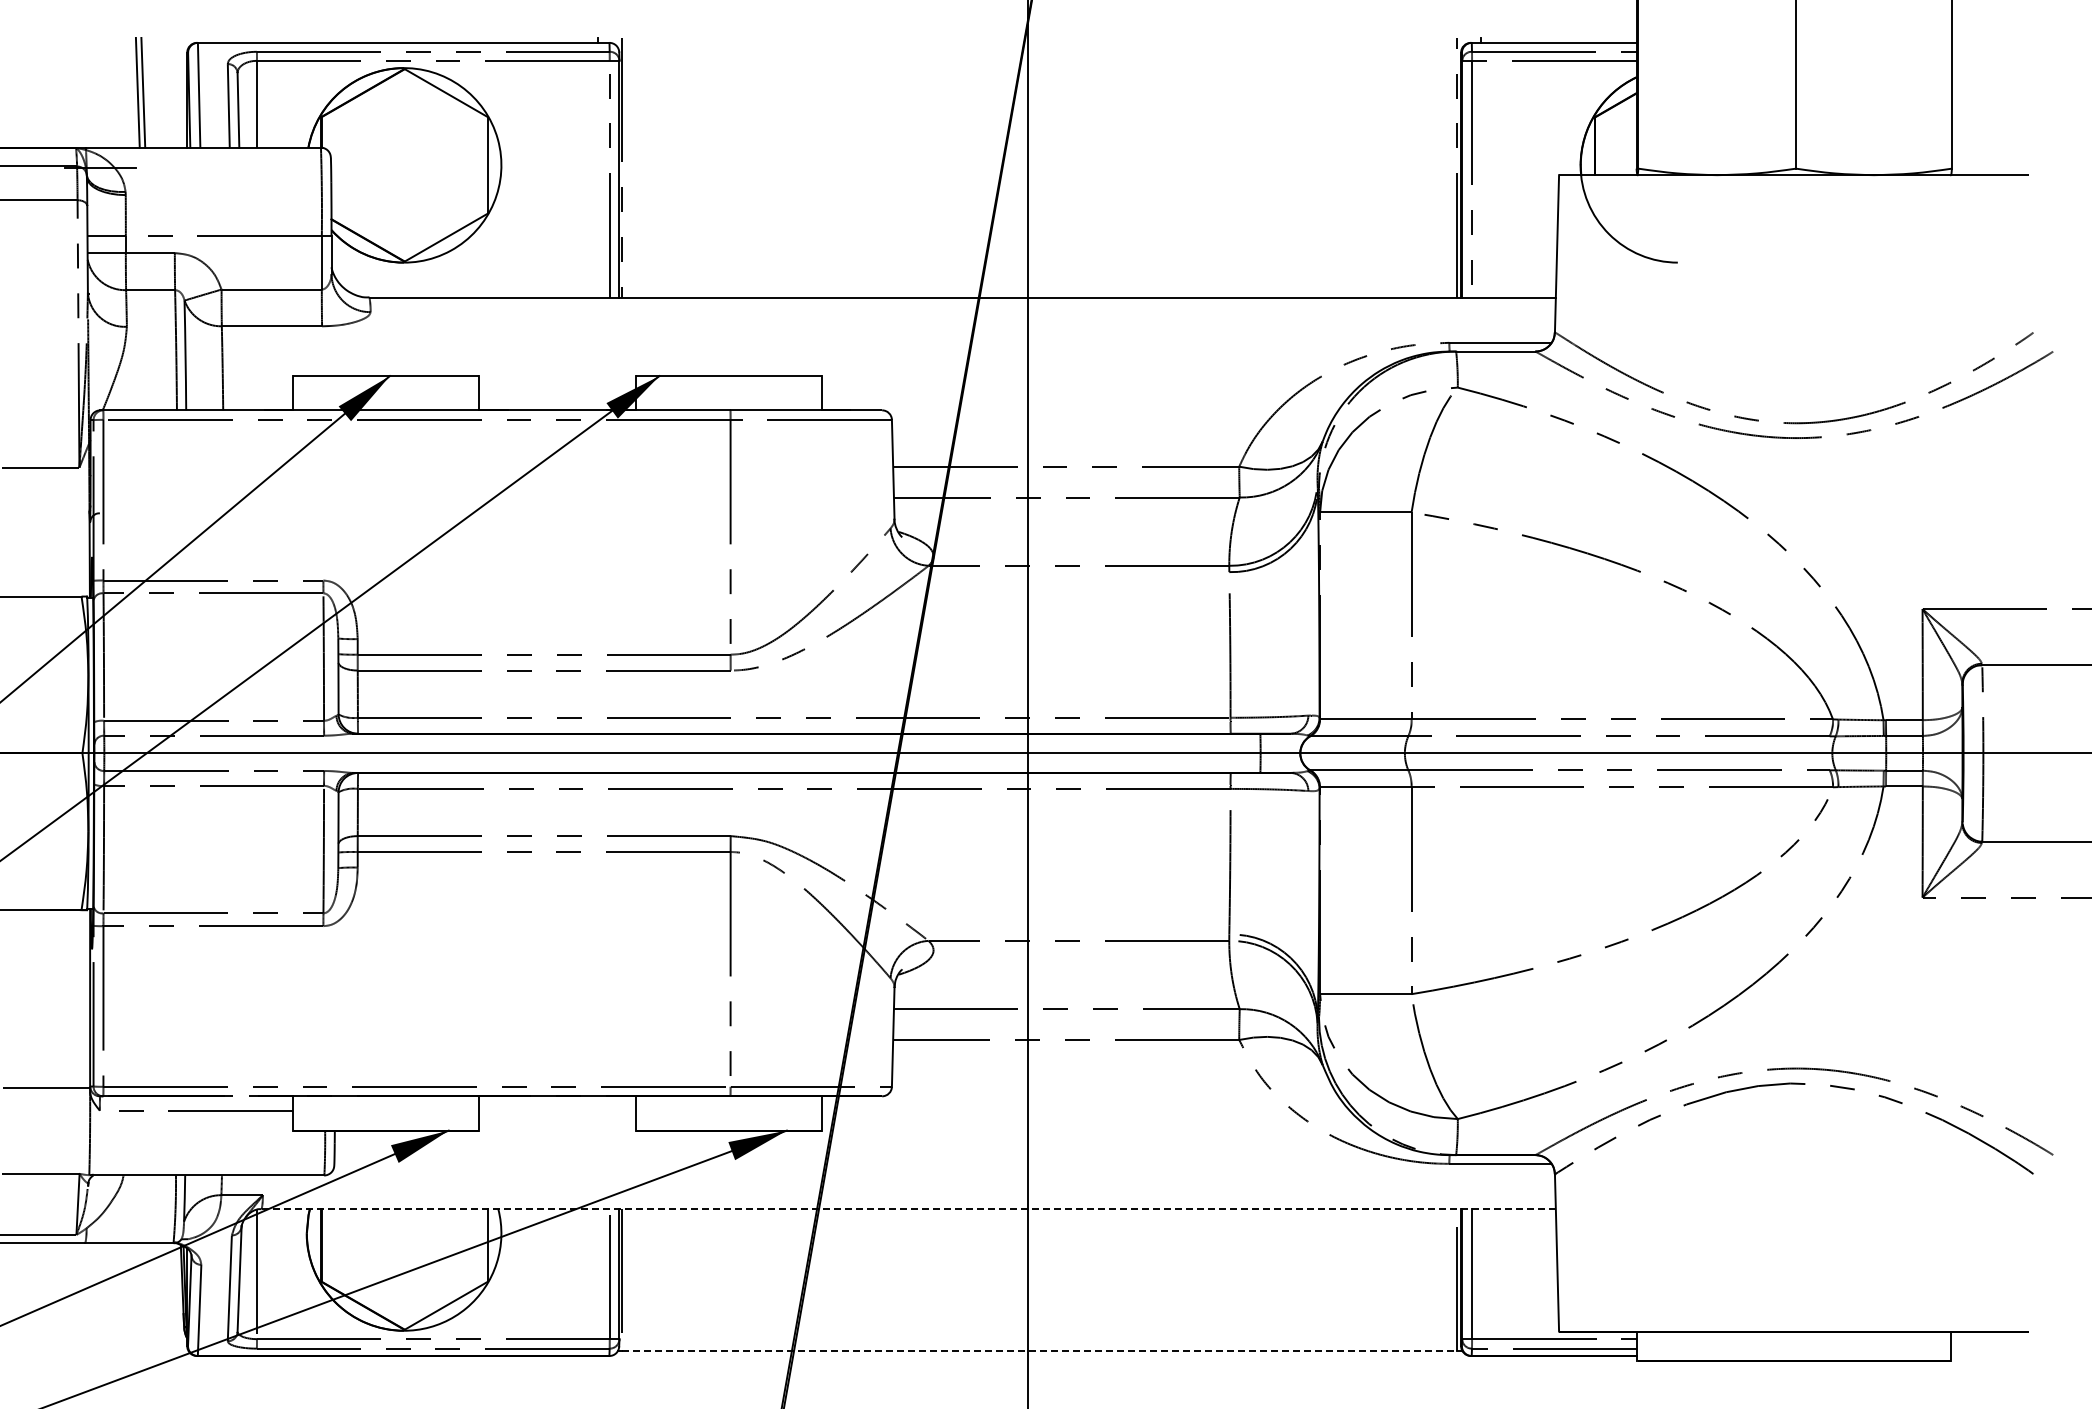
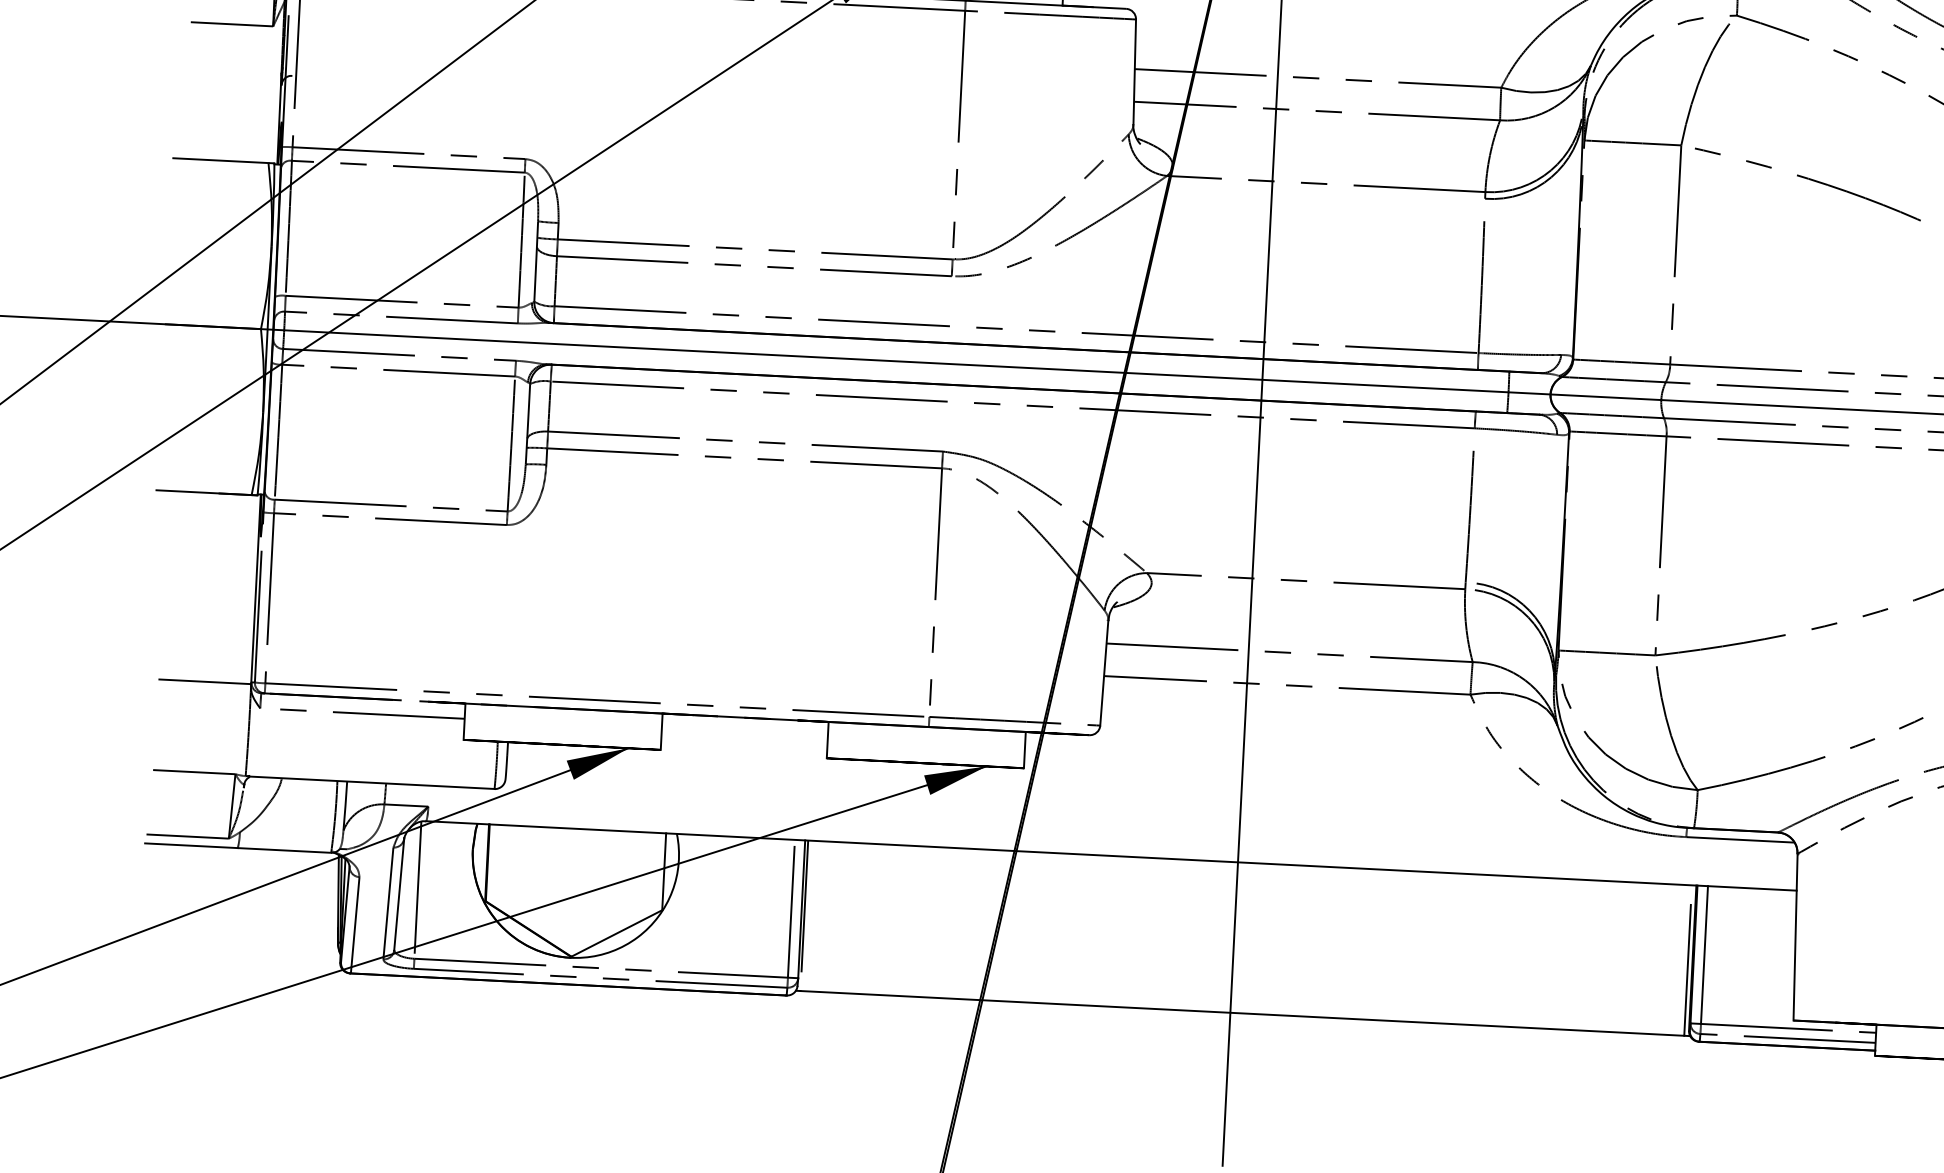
line: (909, 1209) -> (1112, 856), dashed -> solid
line: (1040, 1351) -> (1243, 1013), dashed -> solid

